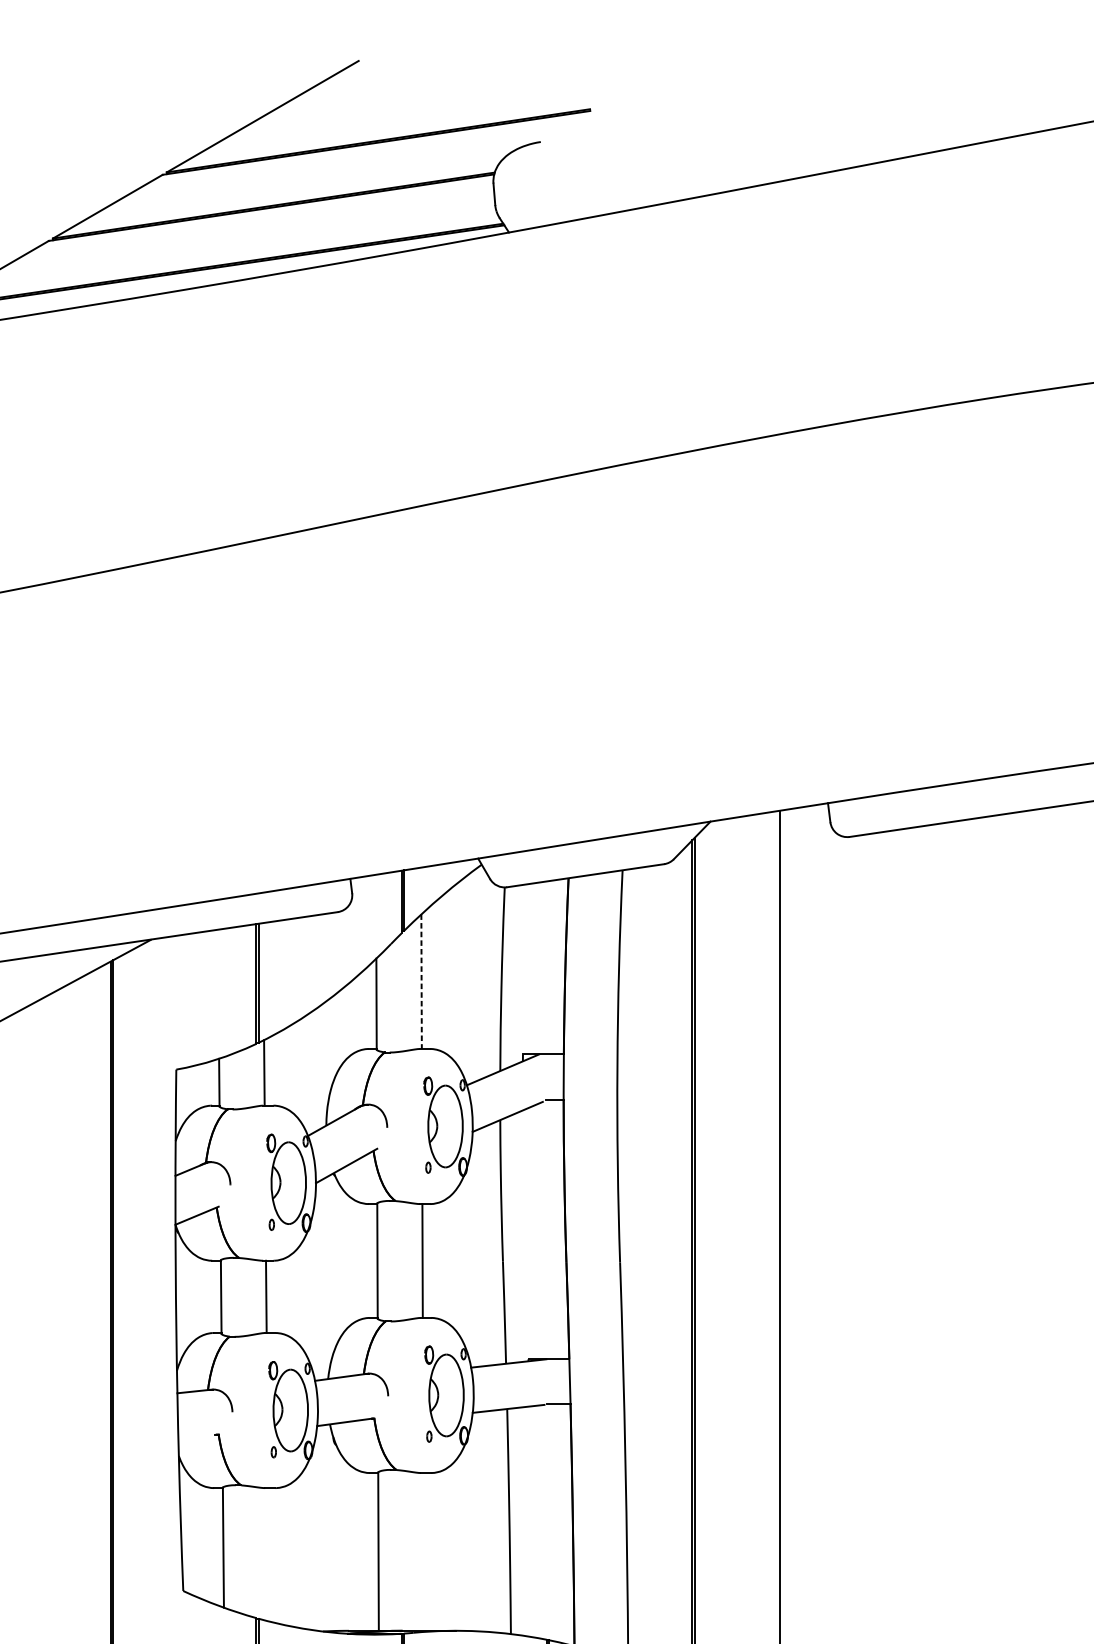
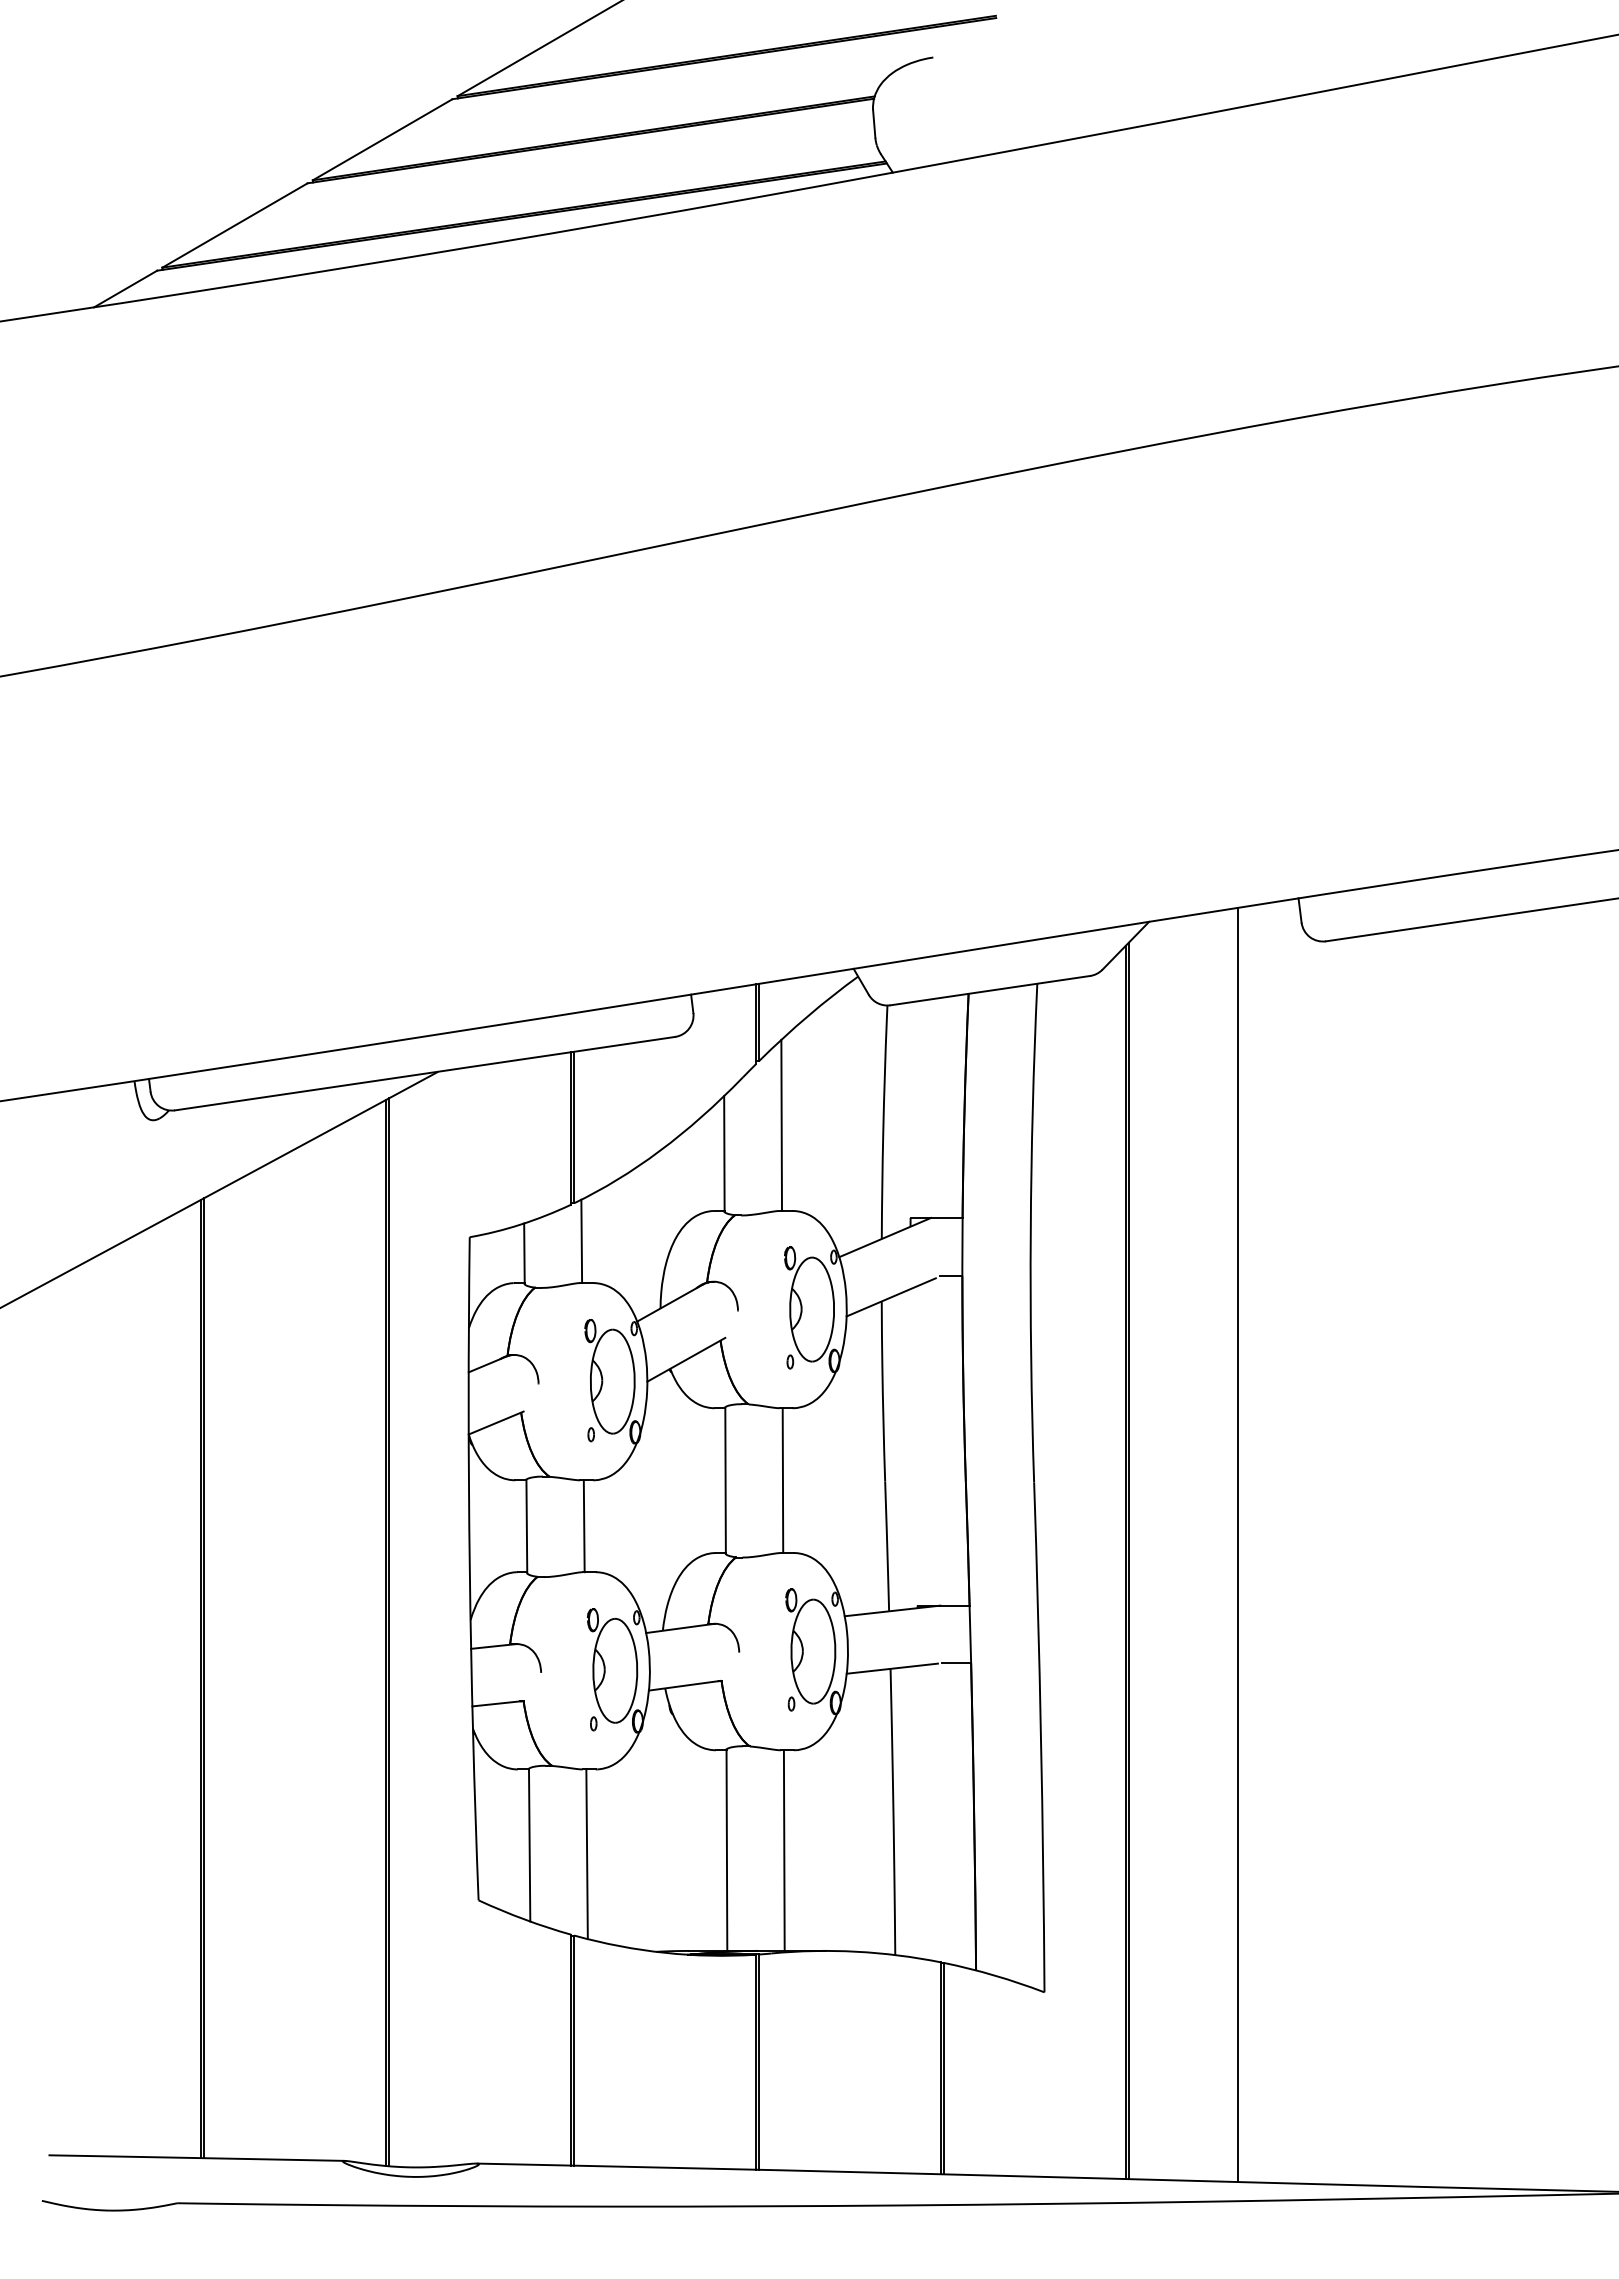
line: (421, 981) -> (781, 1125), dashed -> solid
line: (197, 1436) -> (496, 1703), added
line: (423, 1551) -> (783, 1850), added
line: (268, 1554) -> (586, 1854), added

